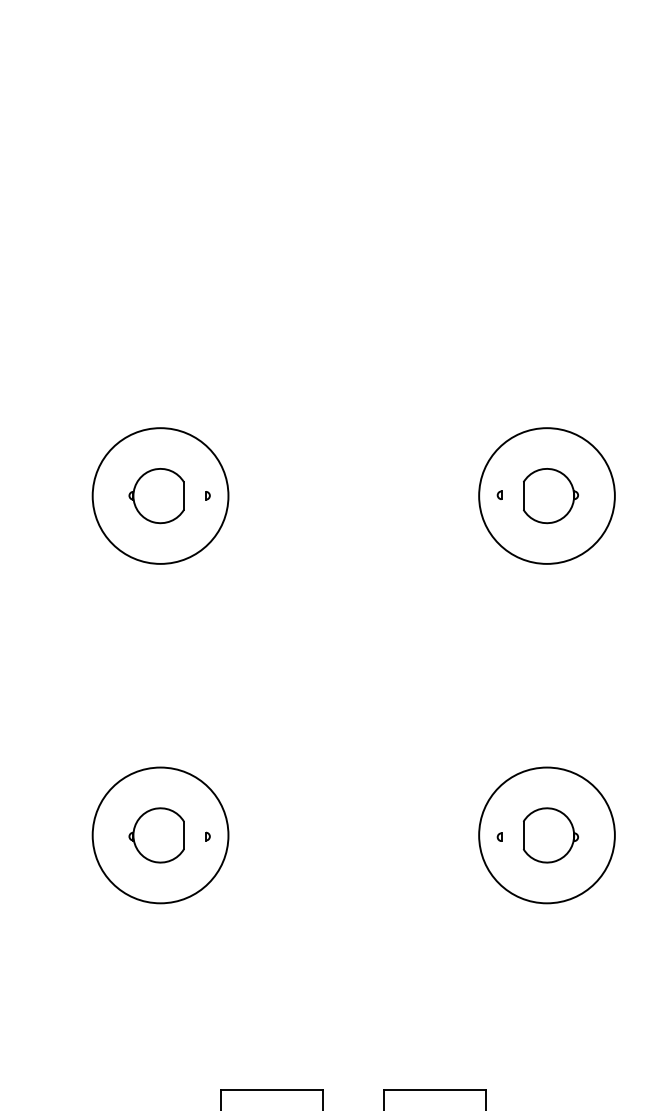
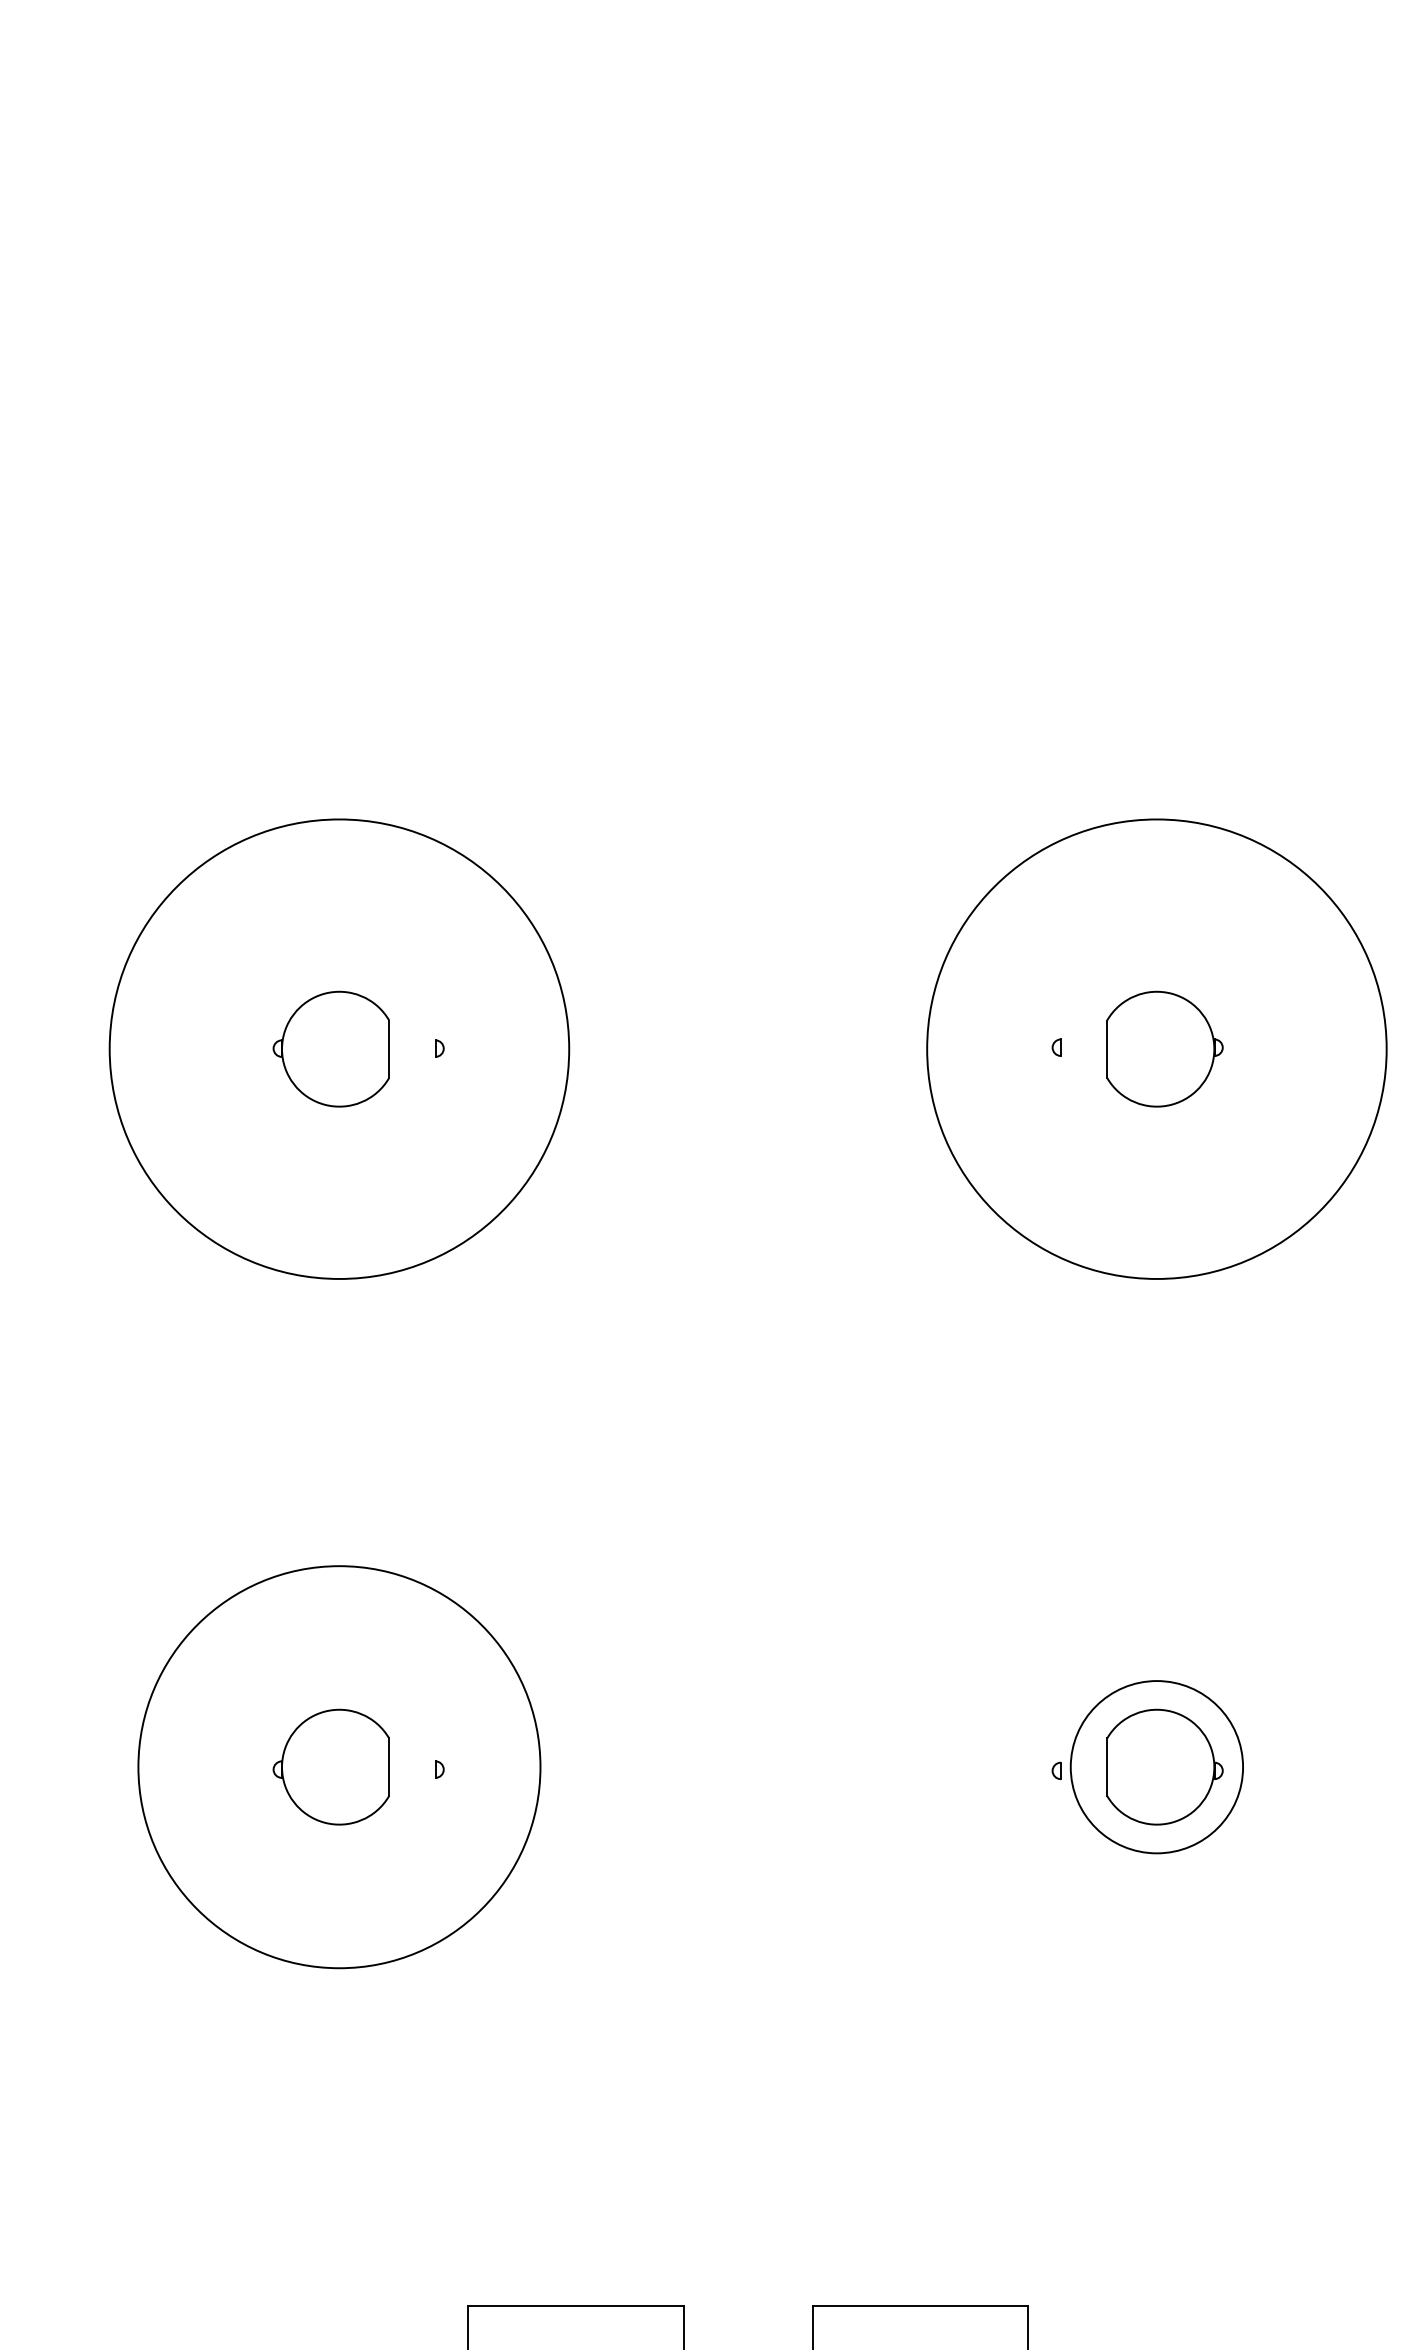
circle: (160, 495) -> (339, 1048), size x1.6
circle: (546, 495) -> (1155, 1048), size x1.6
circle: (160, 835) -> (339, 1767), size x1.4
circle: (546, 835) -> (1155, 1767), size x0.6

